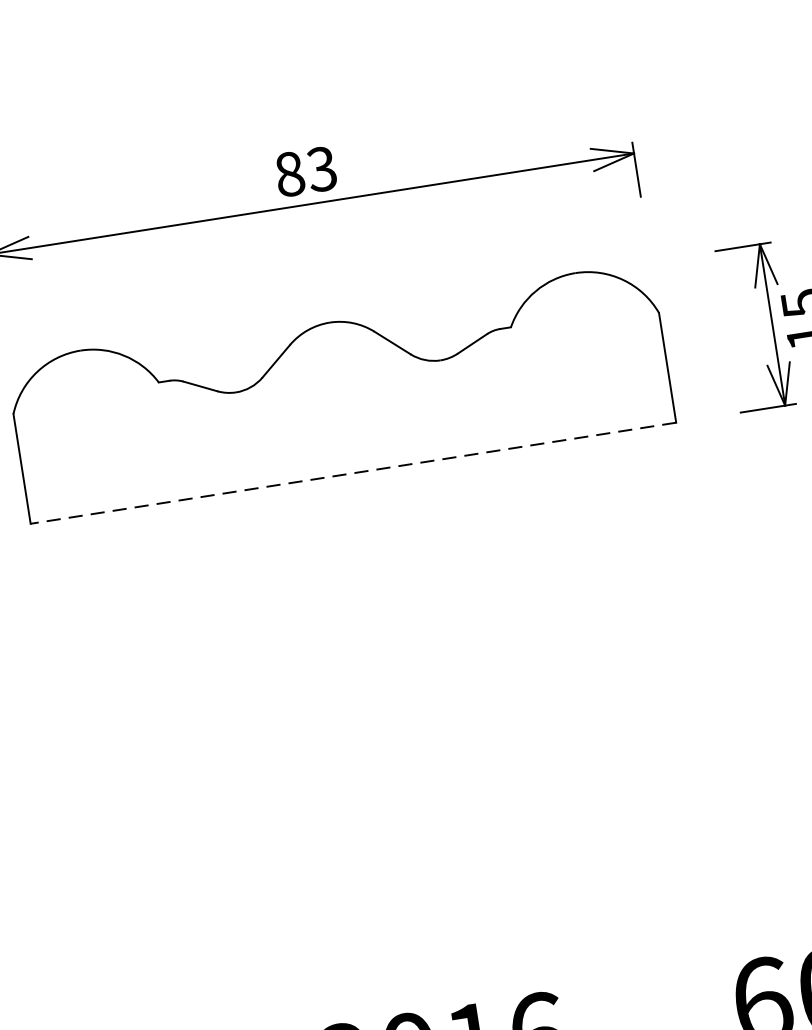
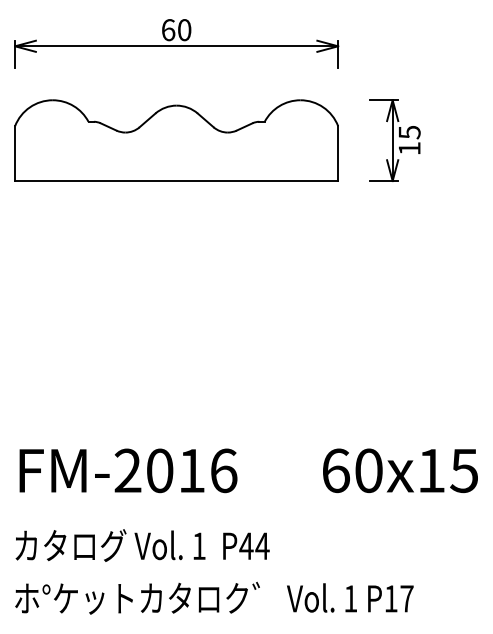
text: (306, 172) -> (176, 30), 83 -> 60
line: (353, 474) -> (176, 181), dashed -> solid

